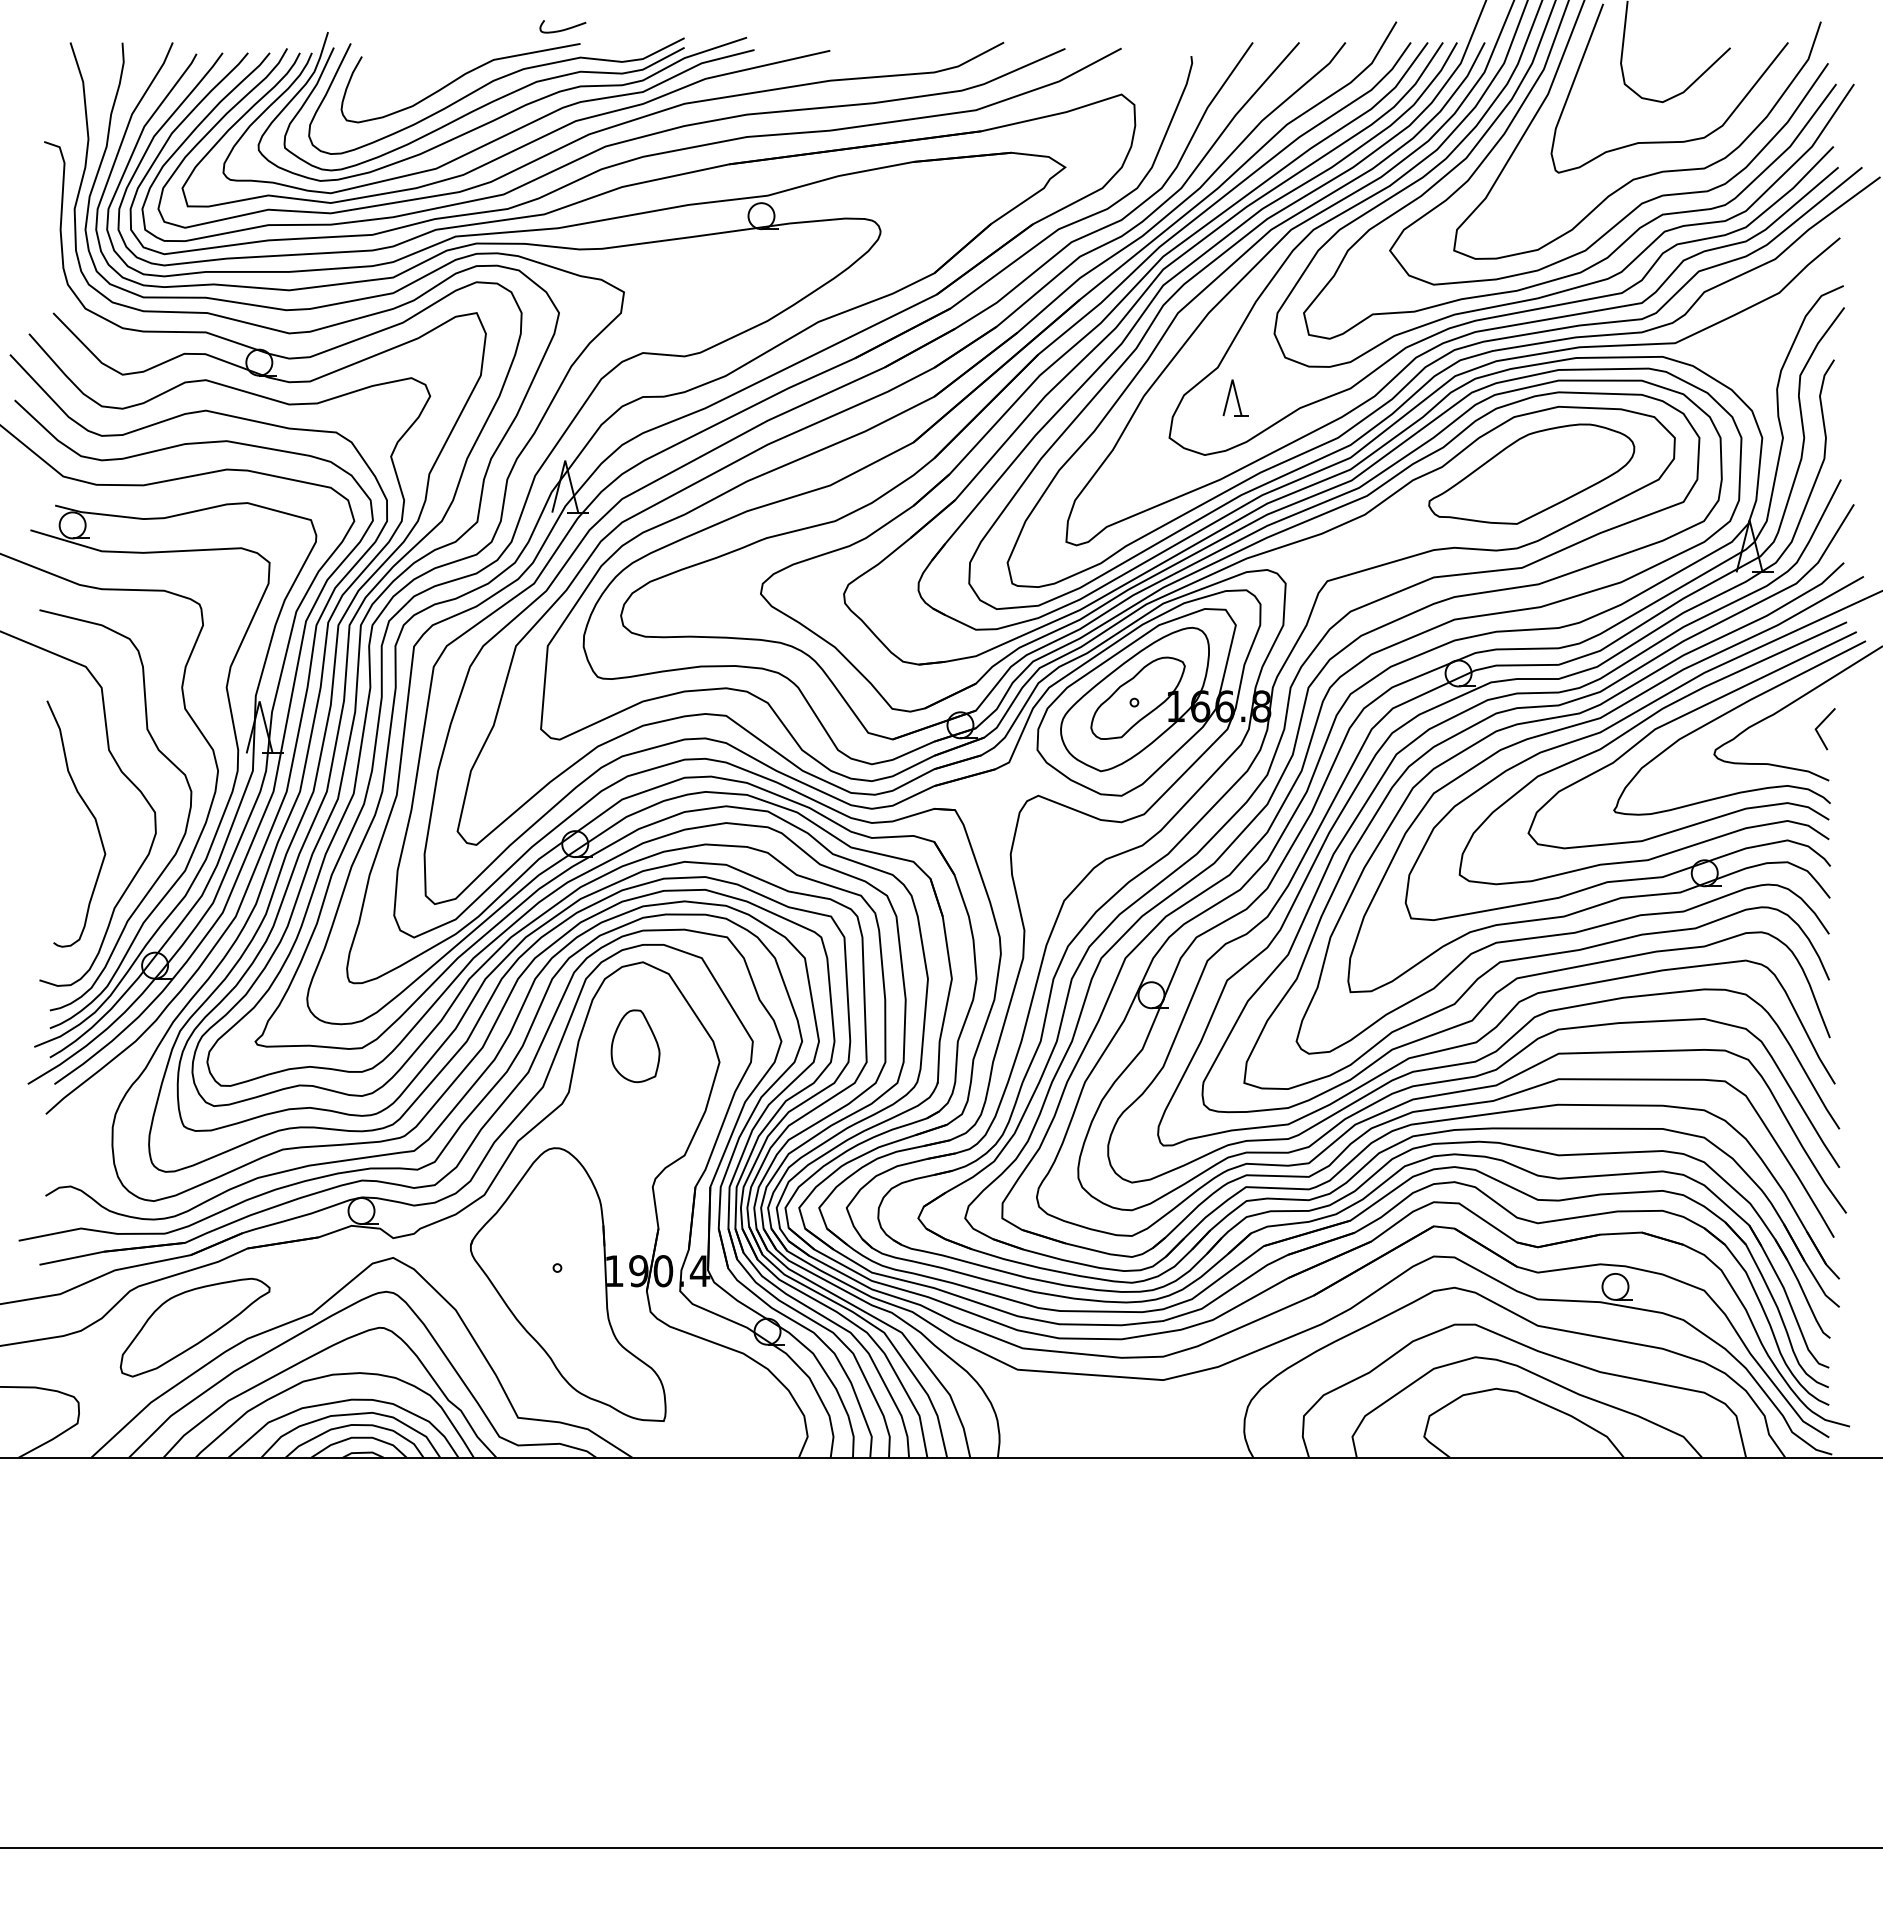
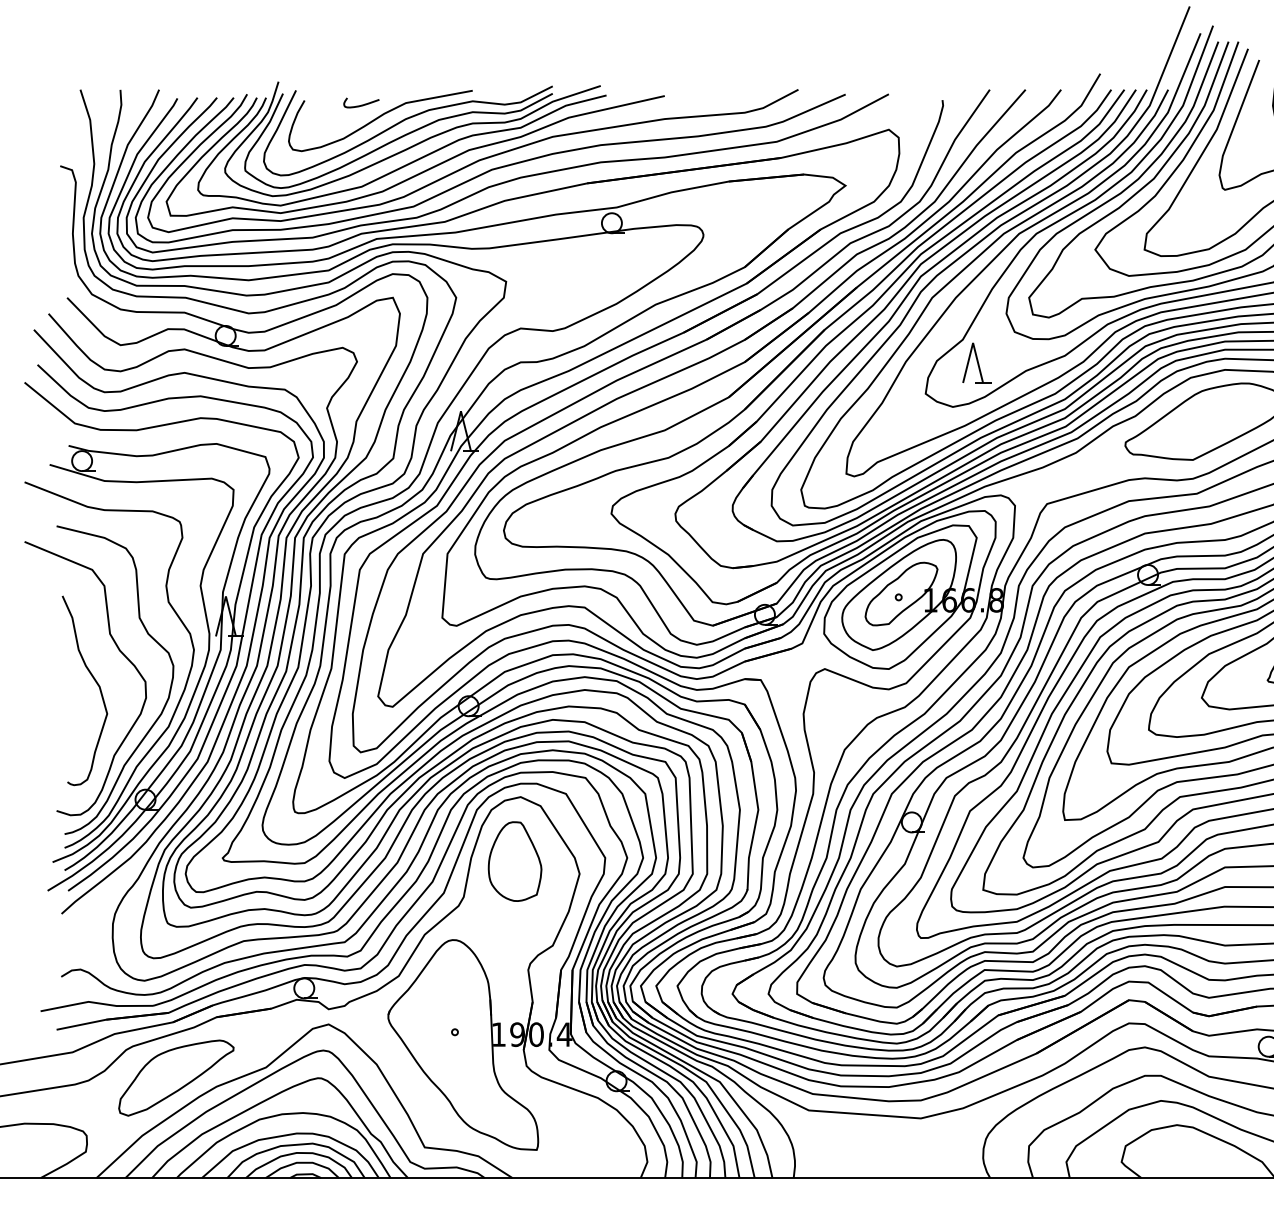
curve: (562, 29) -> (361, 105), moved
part: (1235, 397) -> (976, 362), size x1.43
part: (635, 1046) -> (515, 861), size x1.43

